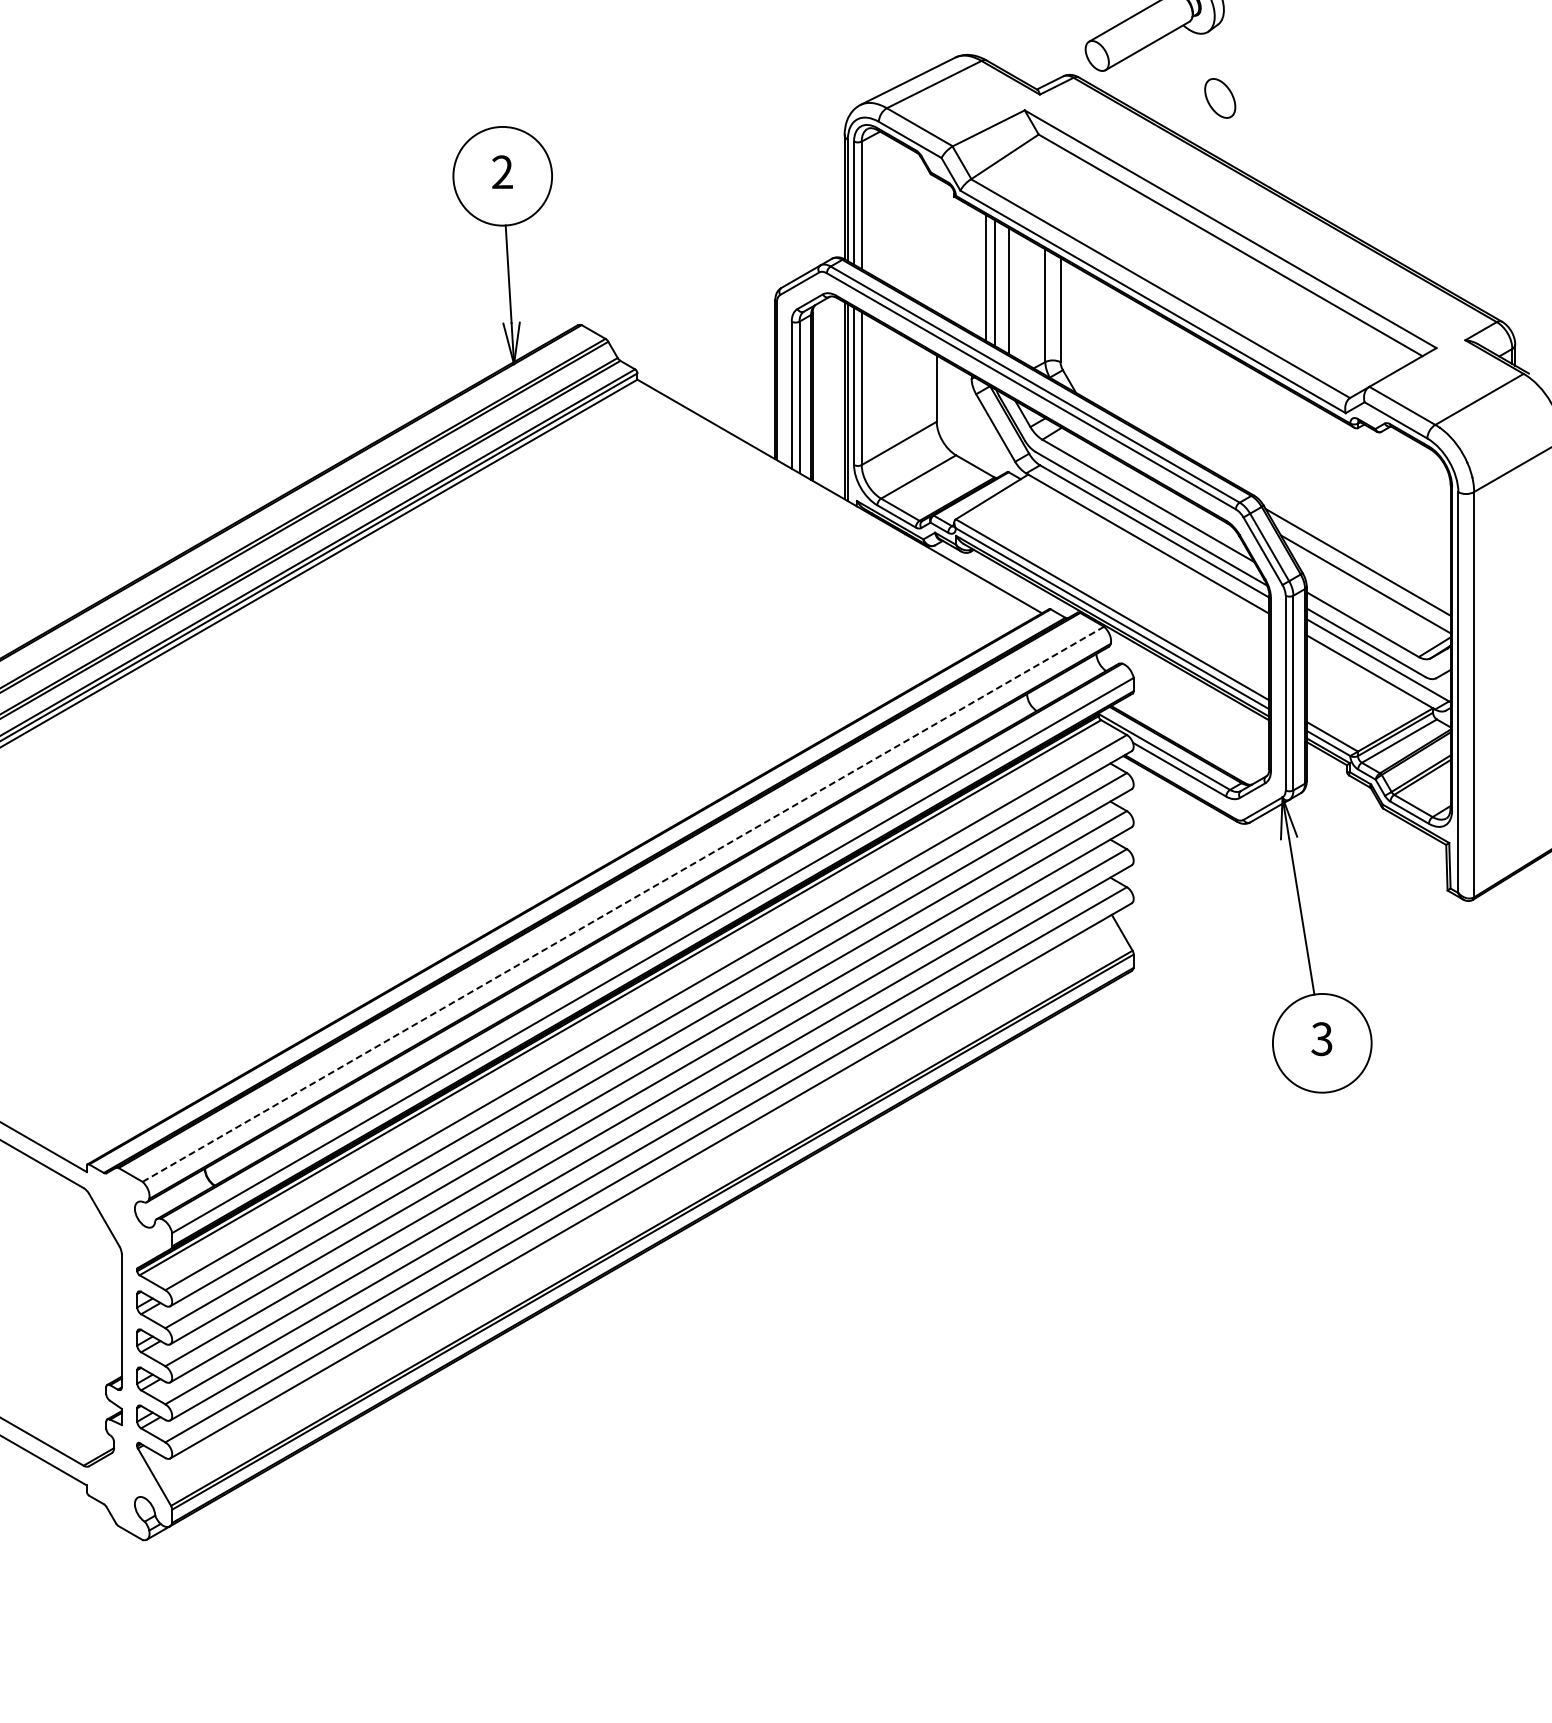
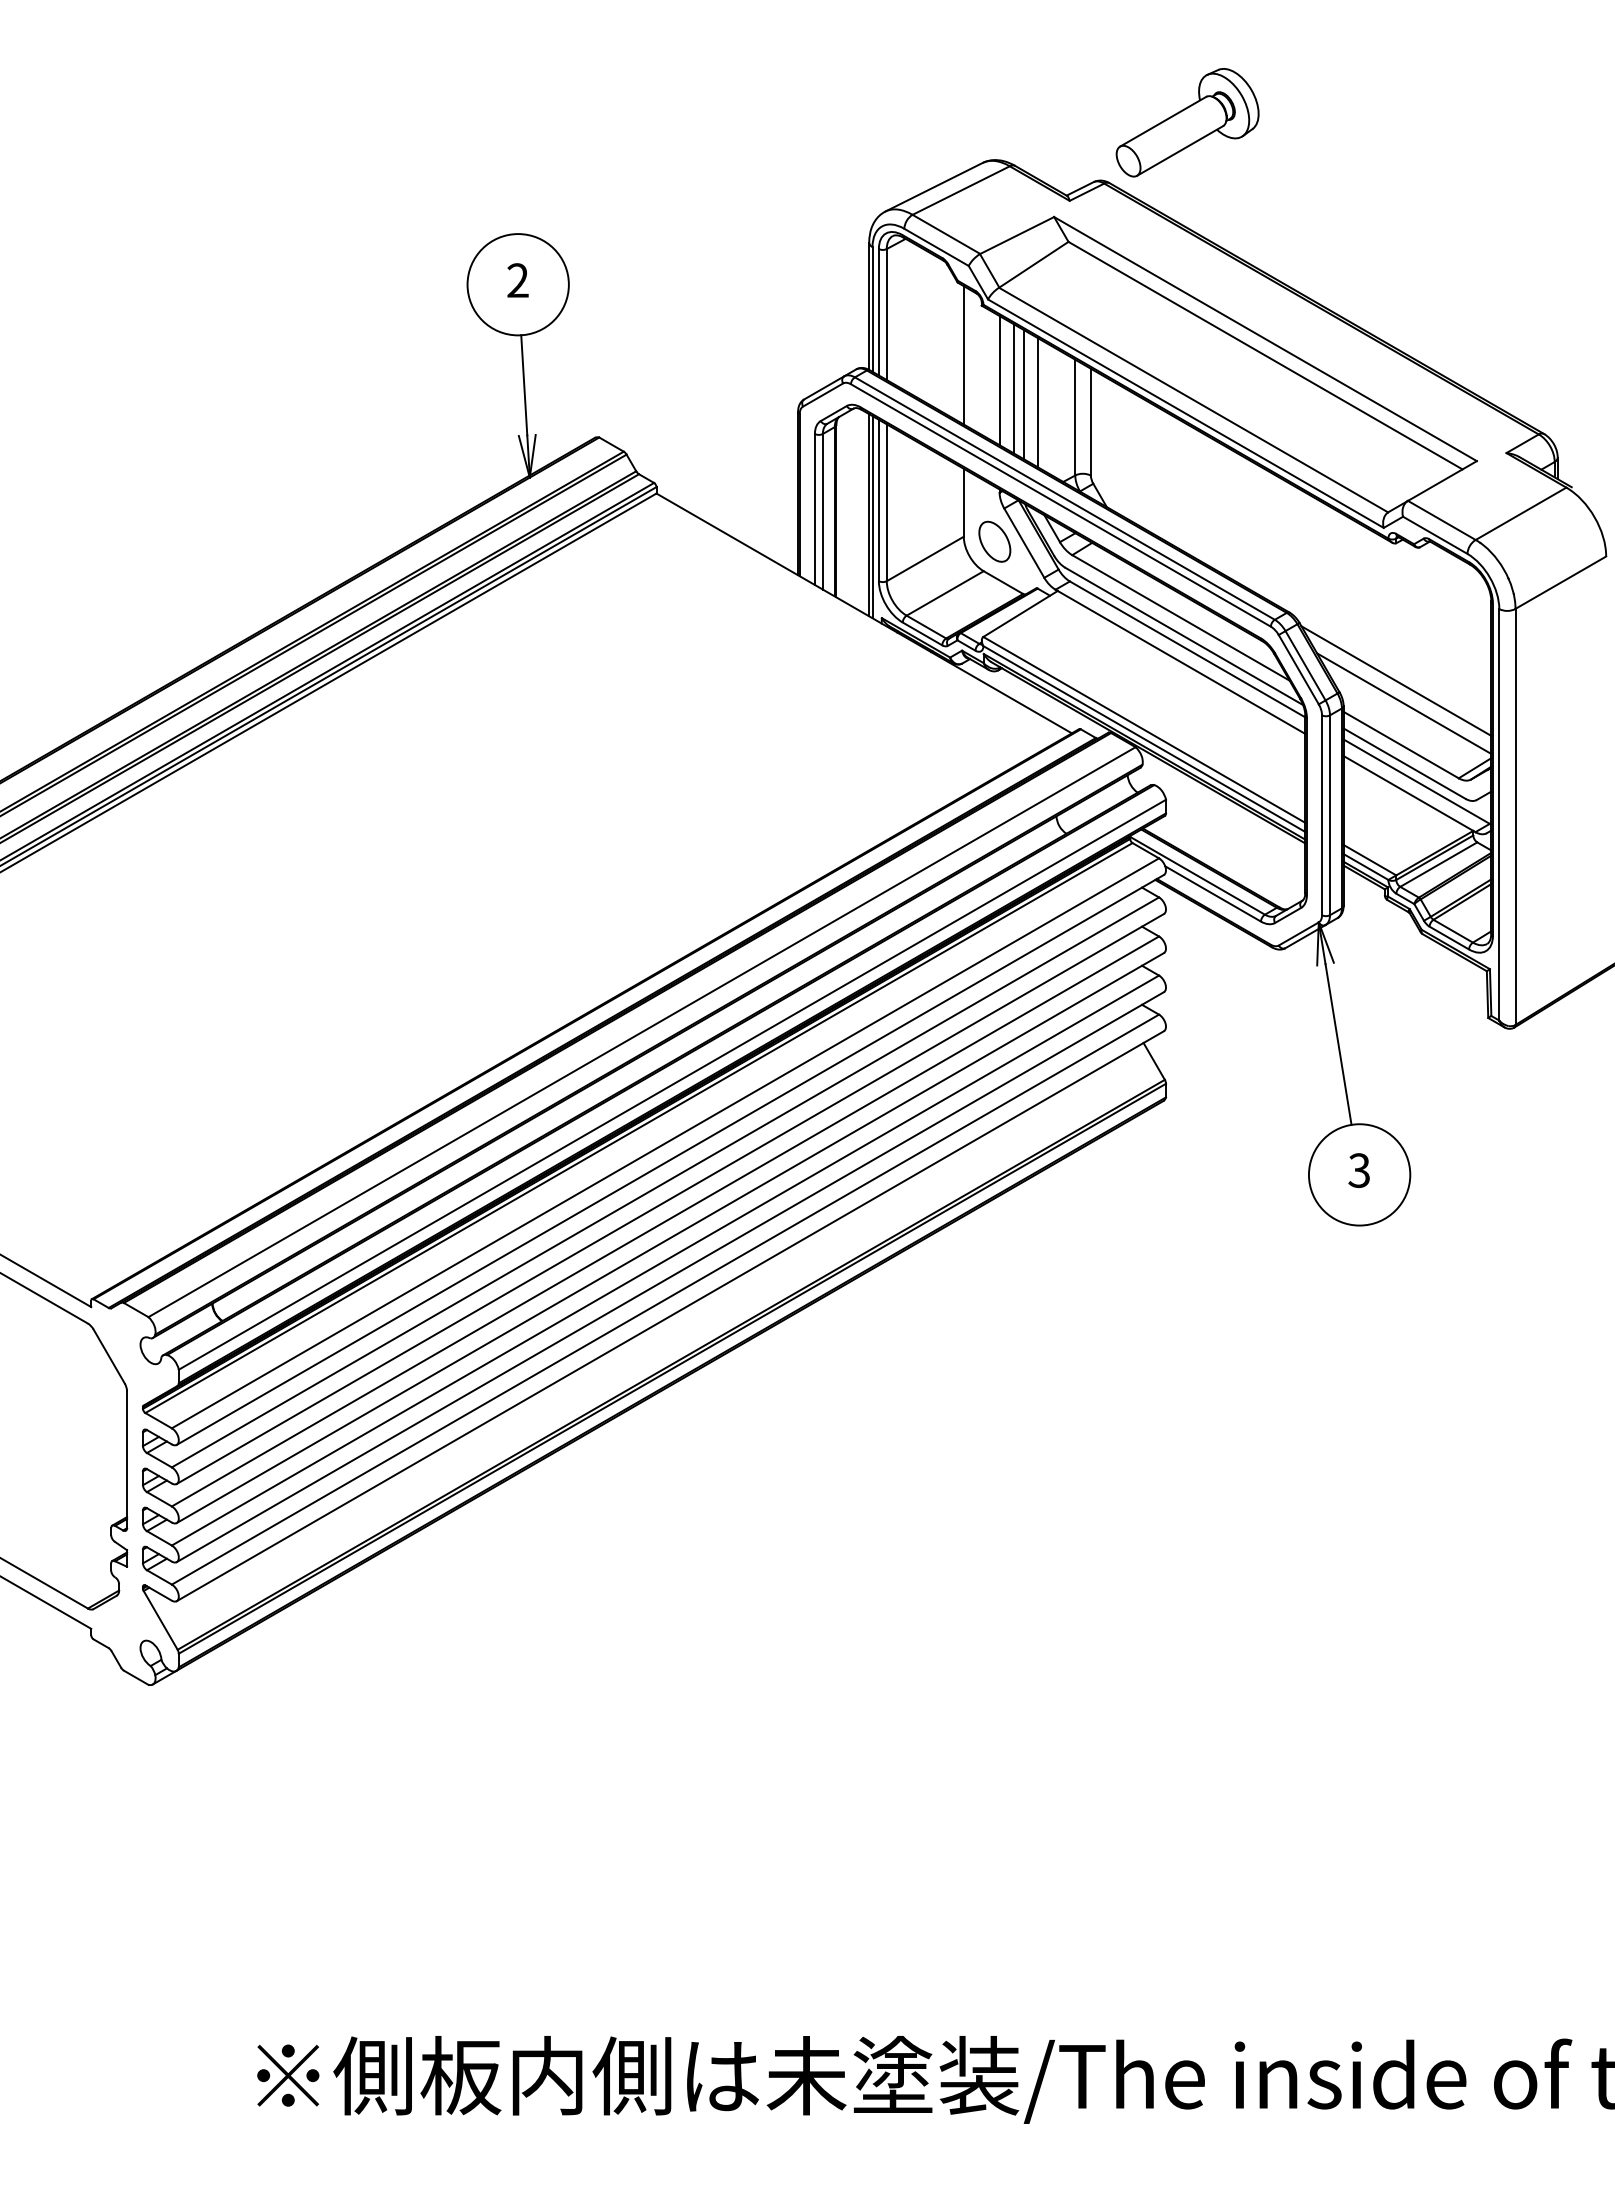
part: (1219, 98) -> (994, 541), moved
line: (936, 245) -> (963, 355), added
line: (971, 269) -> (999, 380), added
line: (623, 904) -> (642, 1032), dashed -> solid

